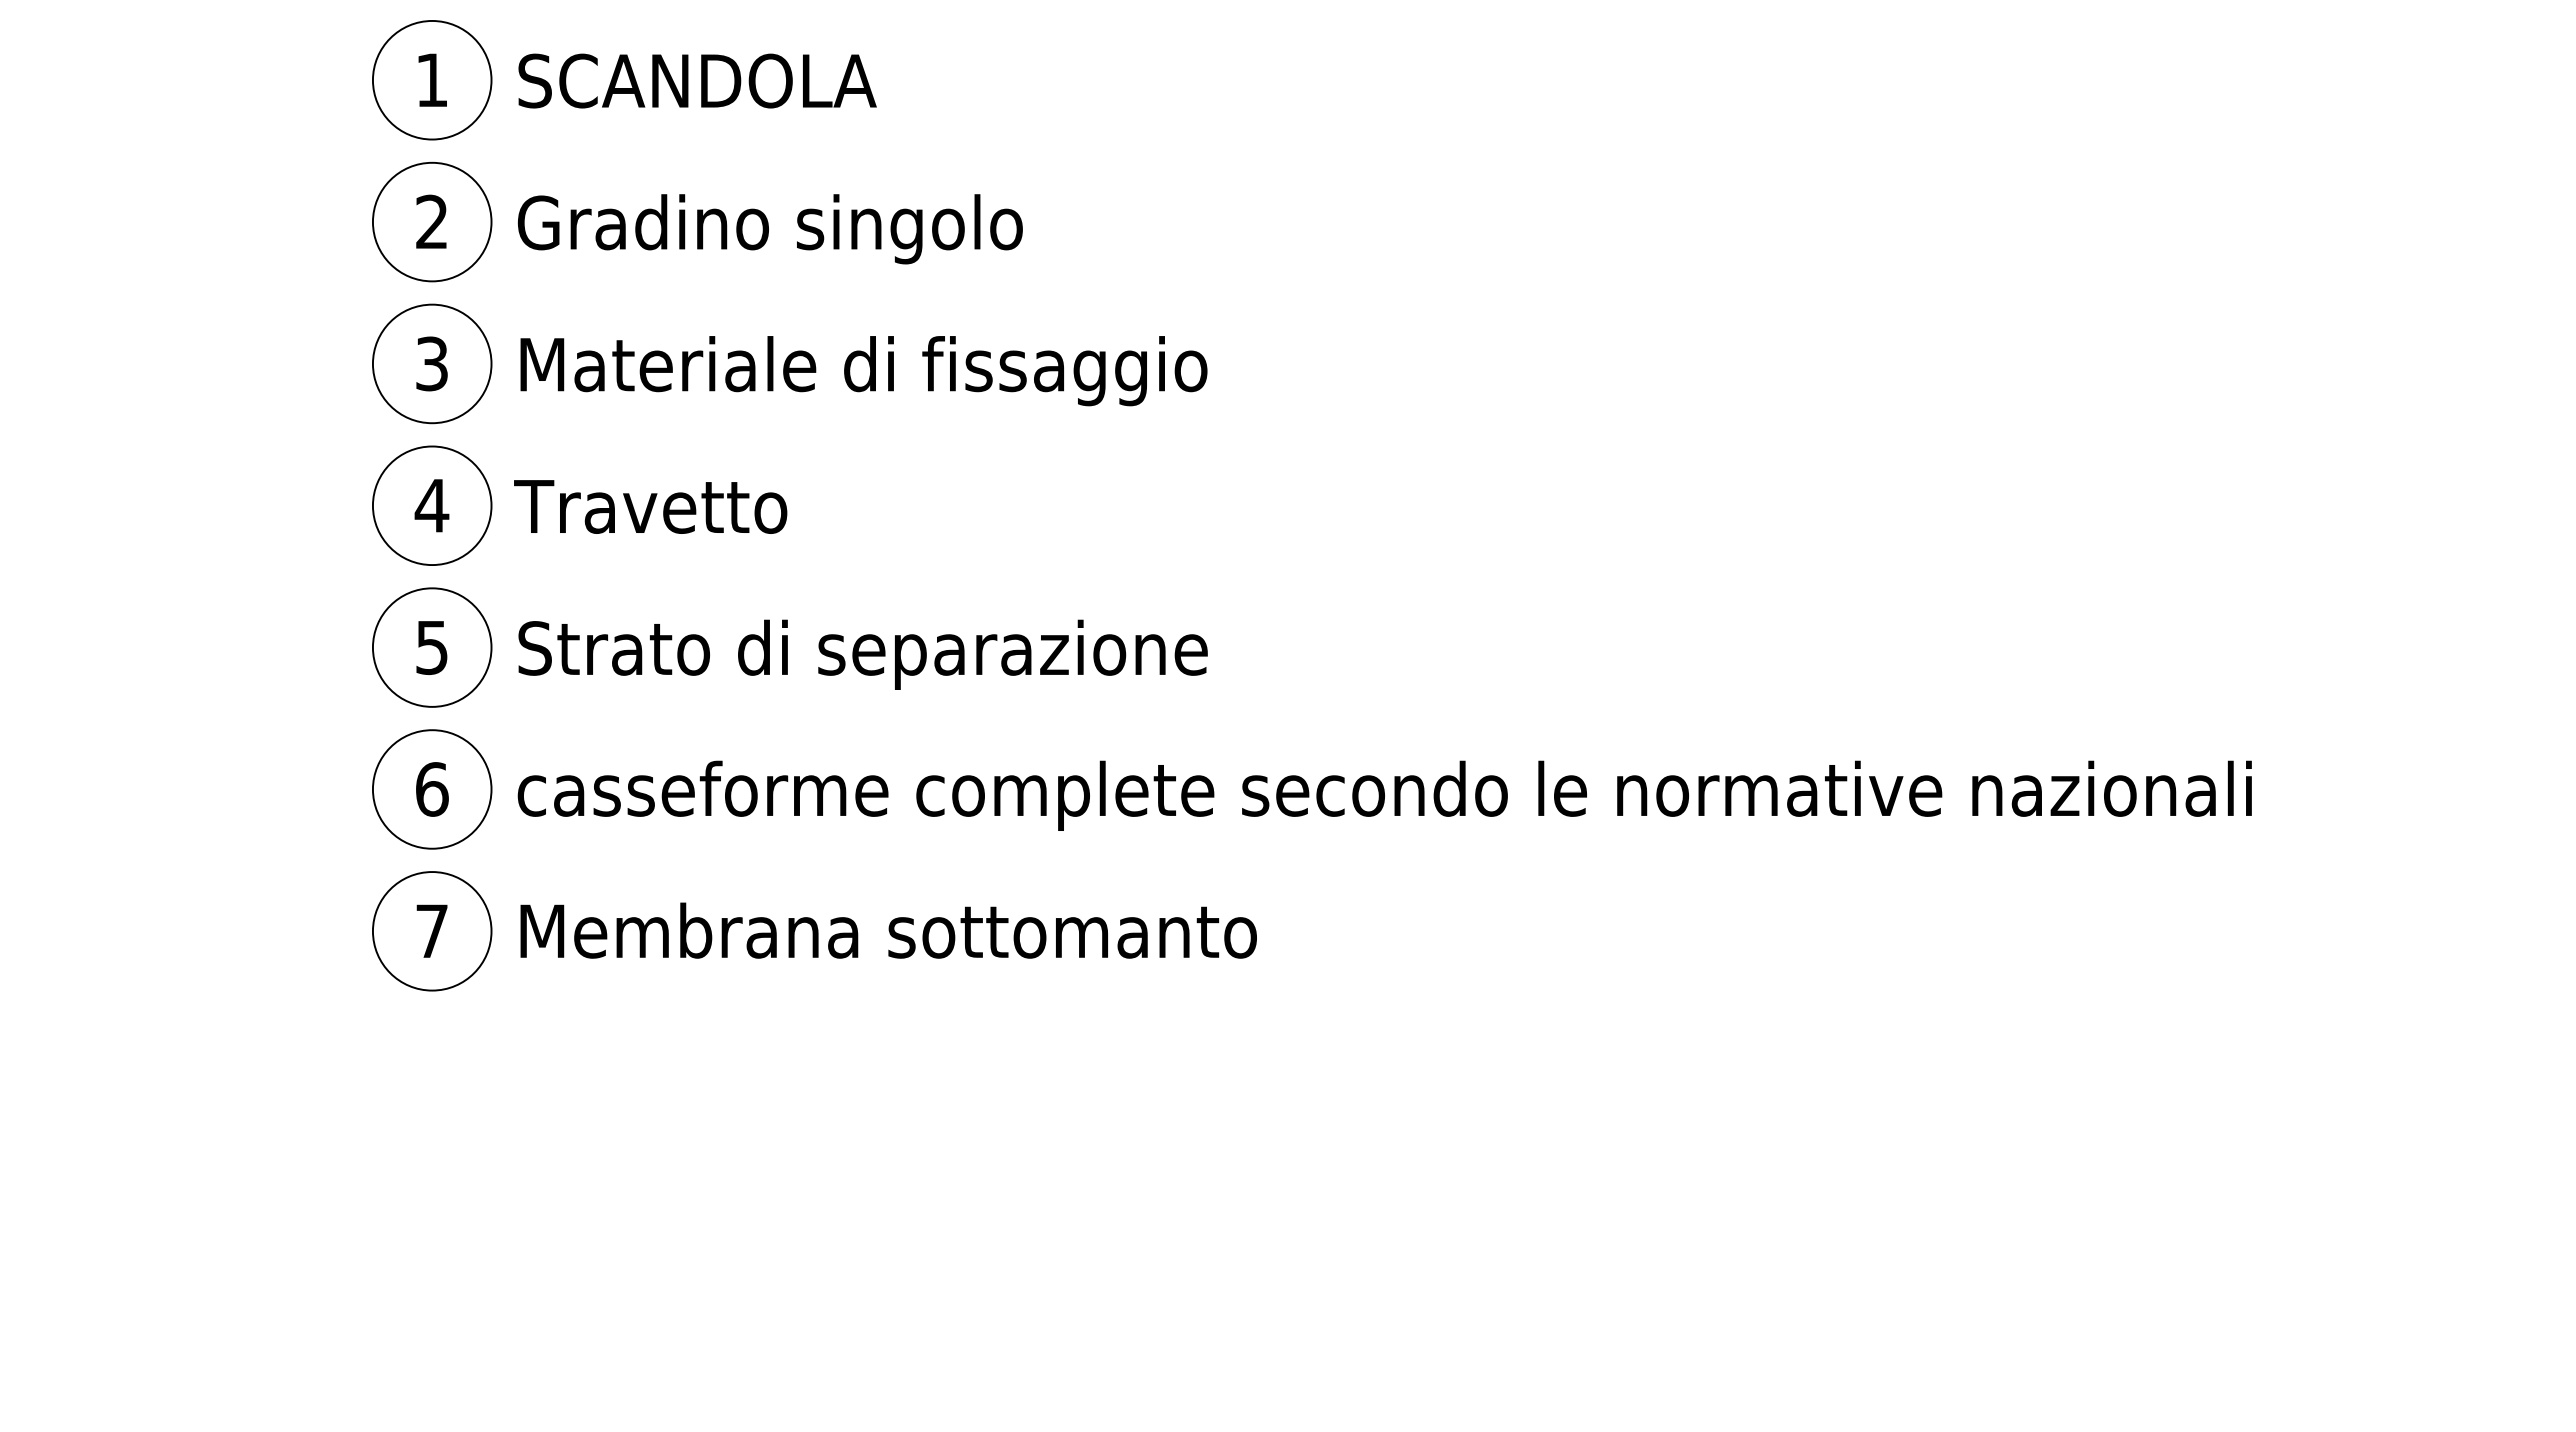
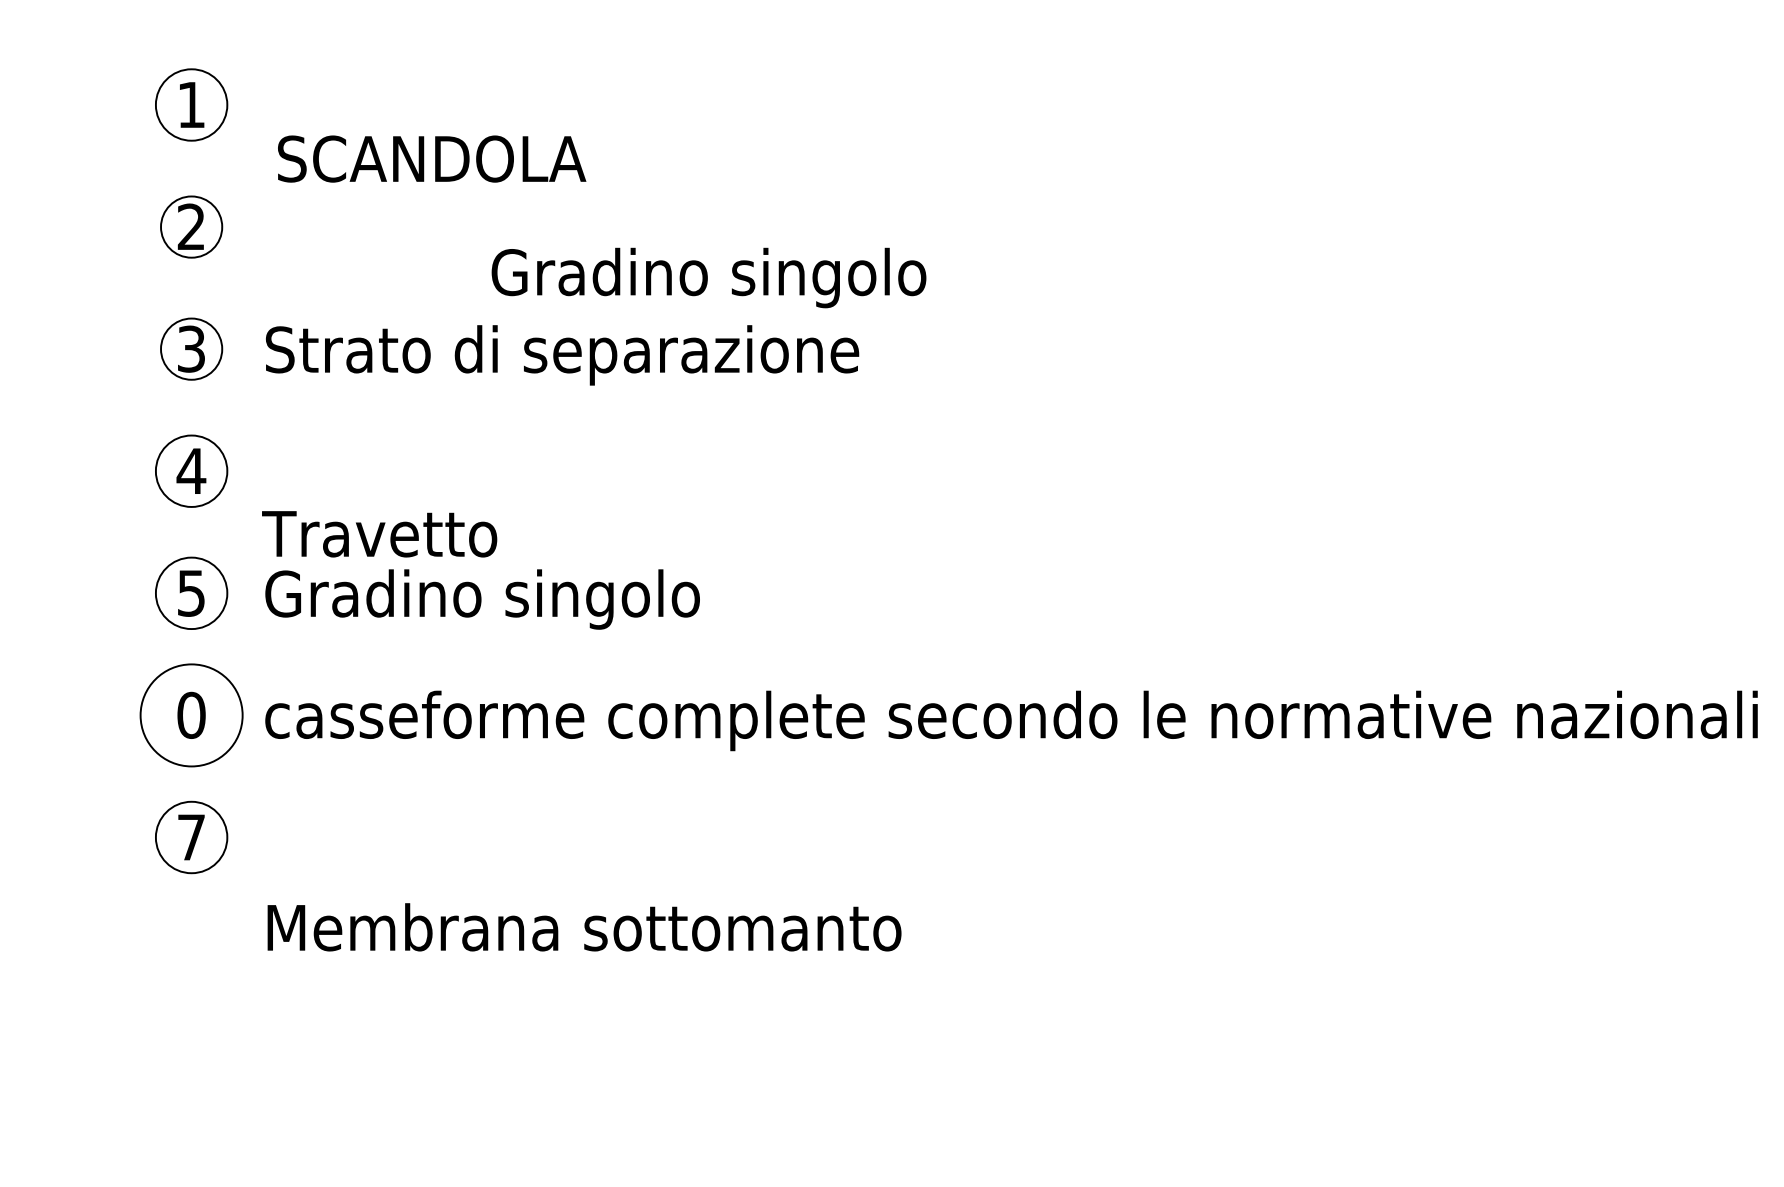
circle: (431, 79) -> (190, 104), size x0.7
text: (697, 80) -> (431, 158), moved
circle: (431, 221) -> (190, 226), size x0.6
text: (770, 229) -> (709, 278), moved
circle: (431, 363) -> (190, 348), size x0.6
text: (862, 371) -> (561, 355), Materiale di fissaggio -> Strato di separazione
circle: (431, 505) -> (190, 471), size x0.7
text: (650, 506) -> (379, 533), moved
circle: (431, 647) -> (190, 593), size x0.7
text: (862, 654) -> (561, 599), Strato di separazione -> Gradino singolo
text: (431, 789) -> (190, 715), 6 -> 0
text: (888, 930) -> (584, 927), moved
circle: (431, 931) -> (190, 837), size x0.7

